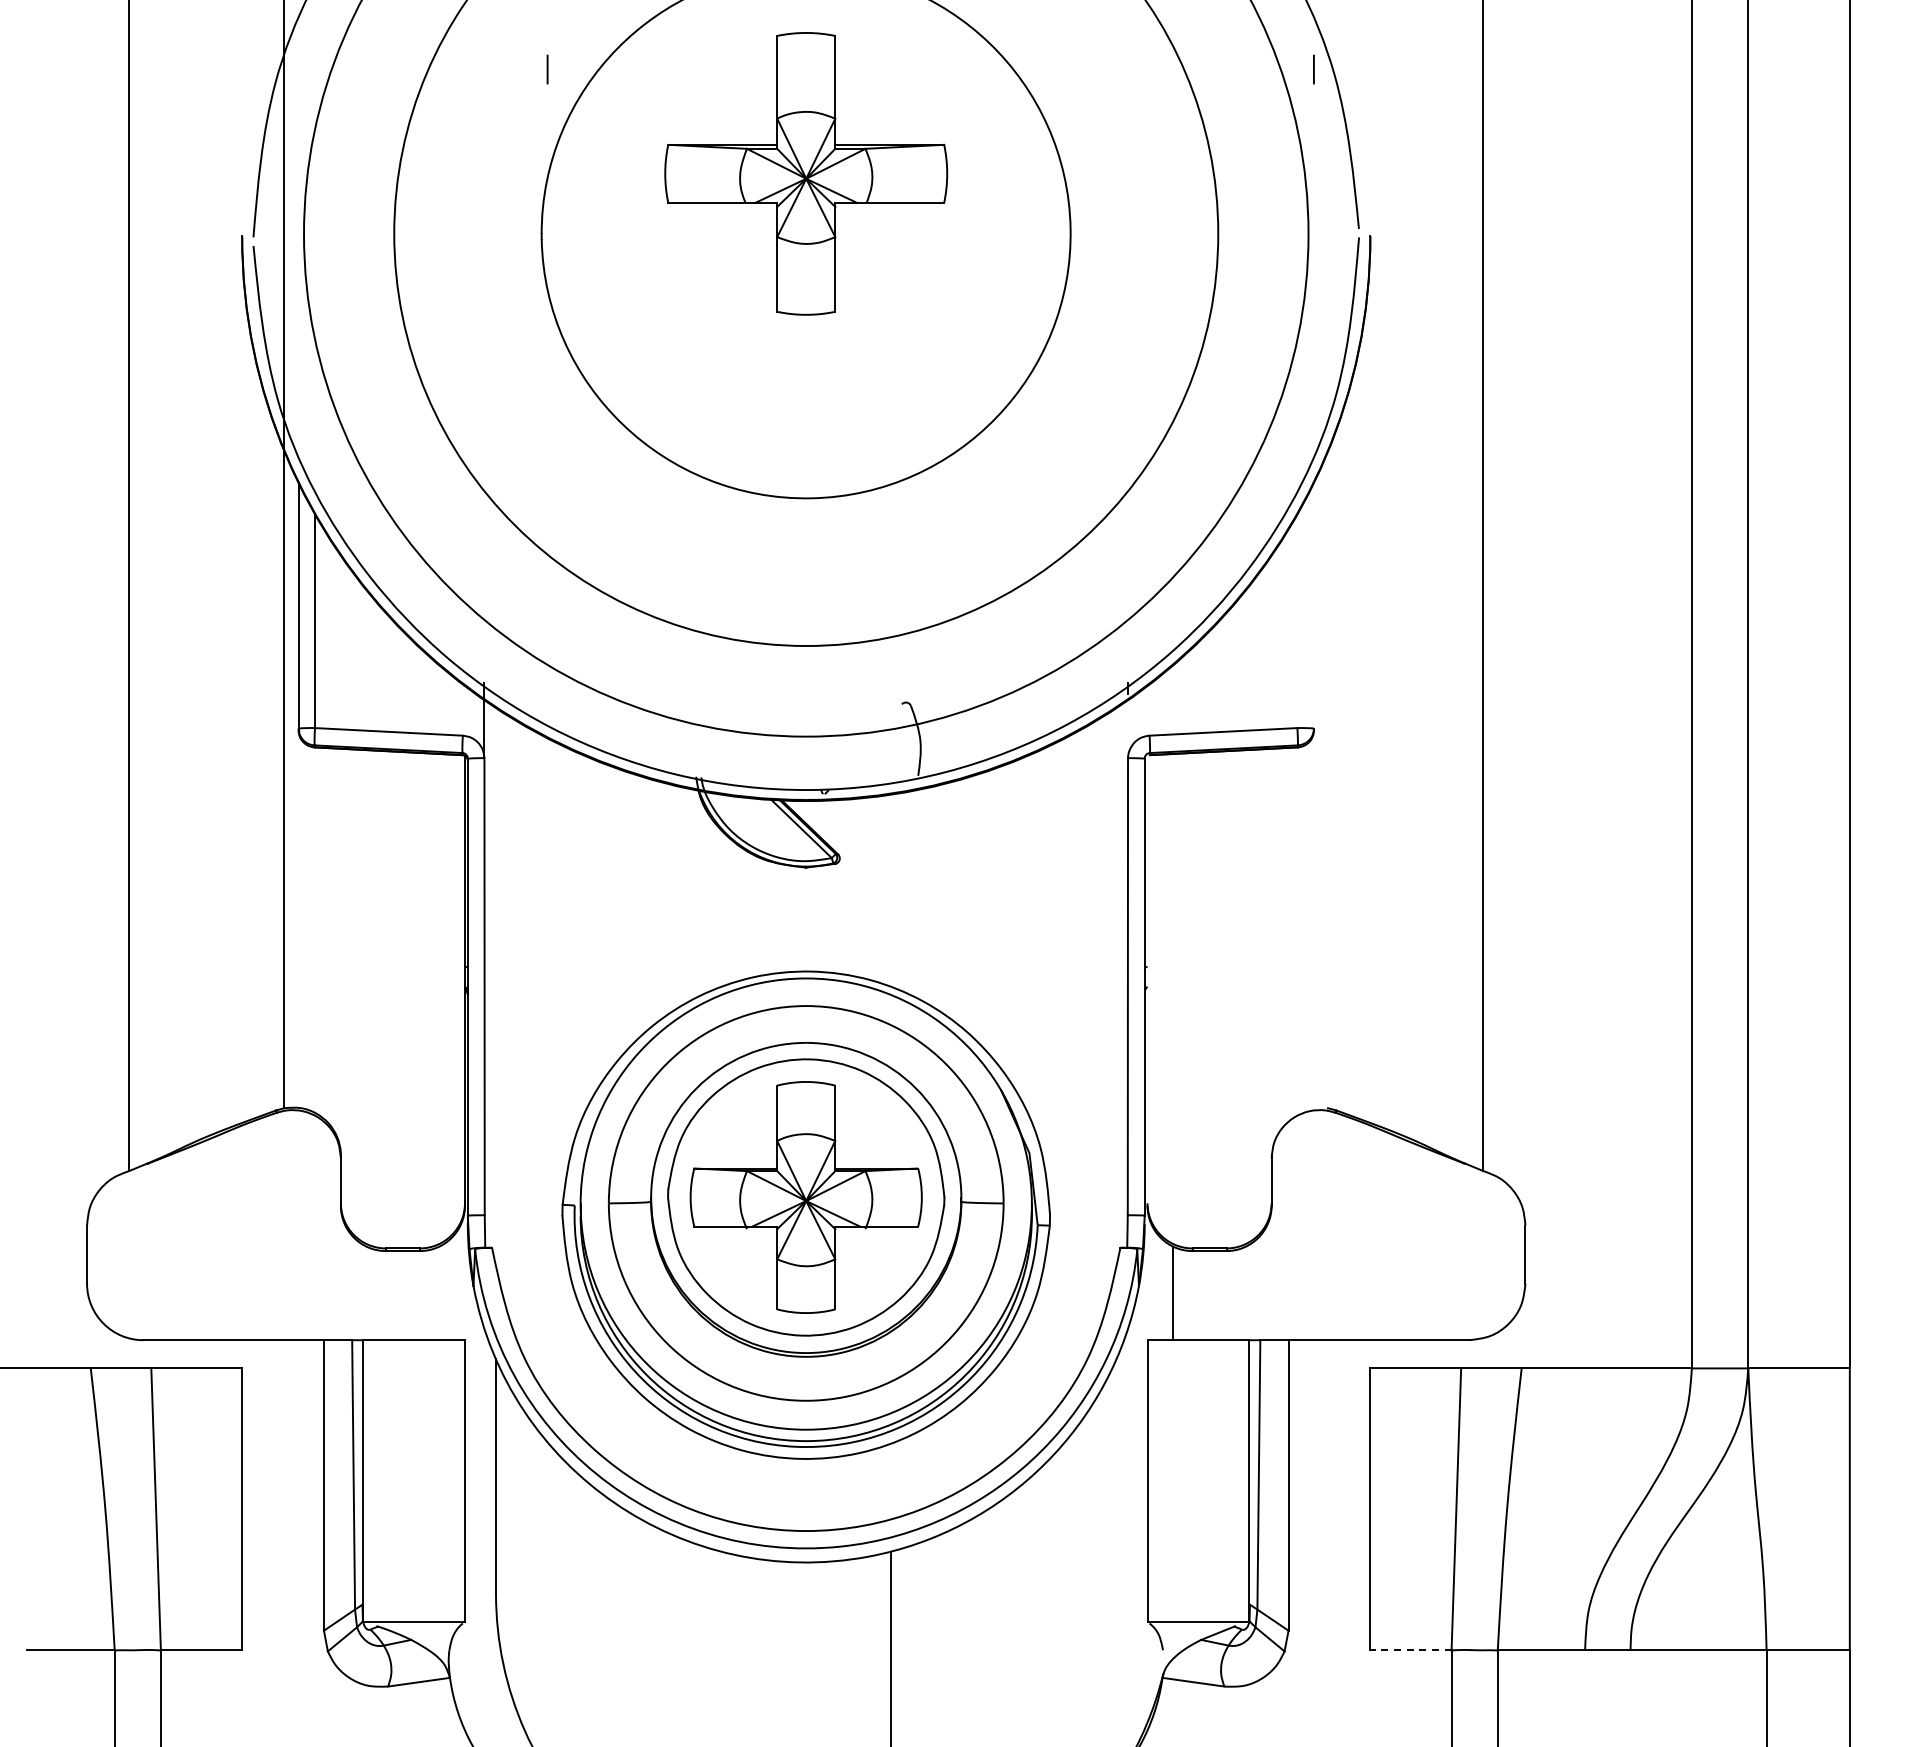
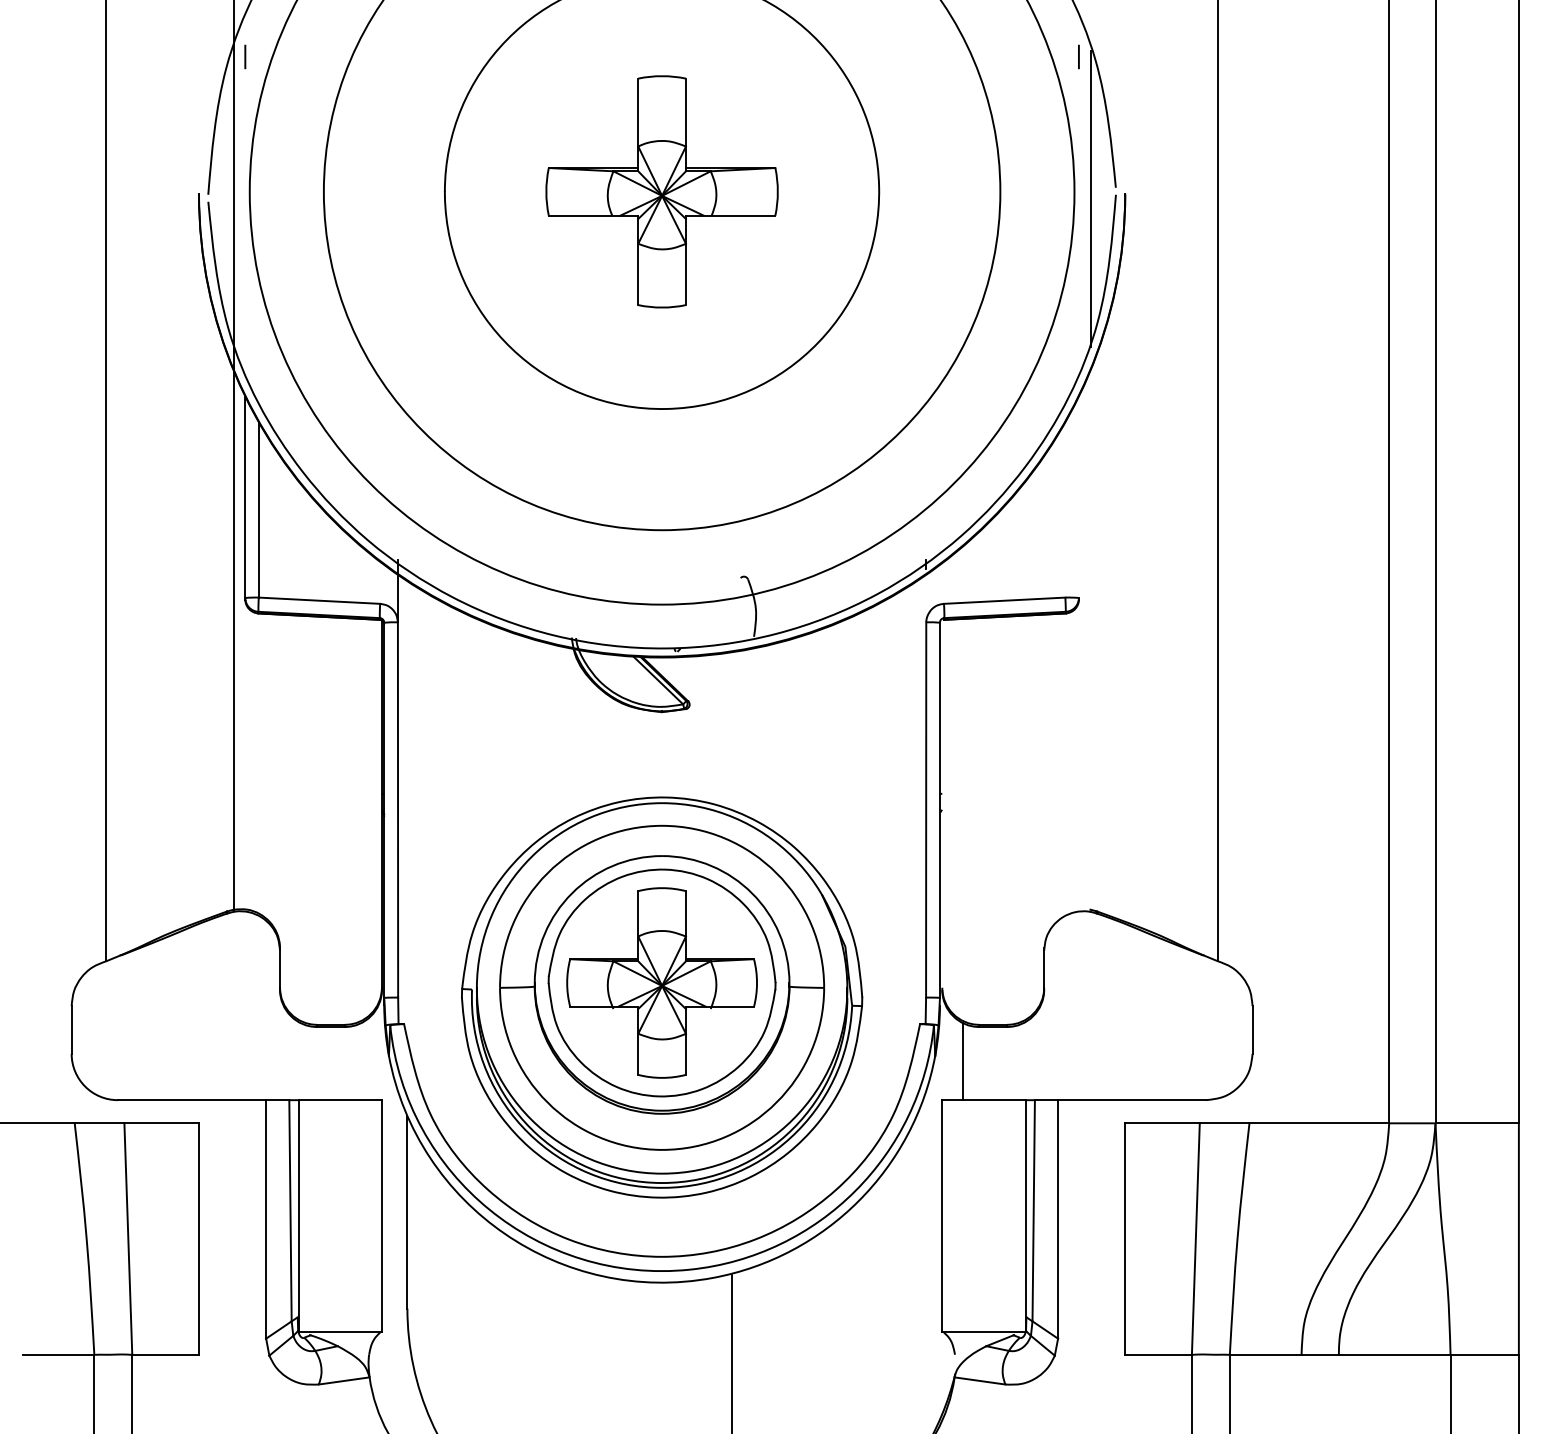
line: (547, 69) -> (245, 56), moved
part: (806, 173) -> (662, 191), moved
line: (1328, 242) -> (1090, 198), added
line: (1410, 1650) -> (1158, 1354), dashed -> solid

